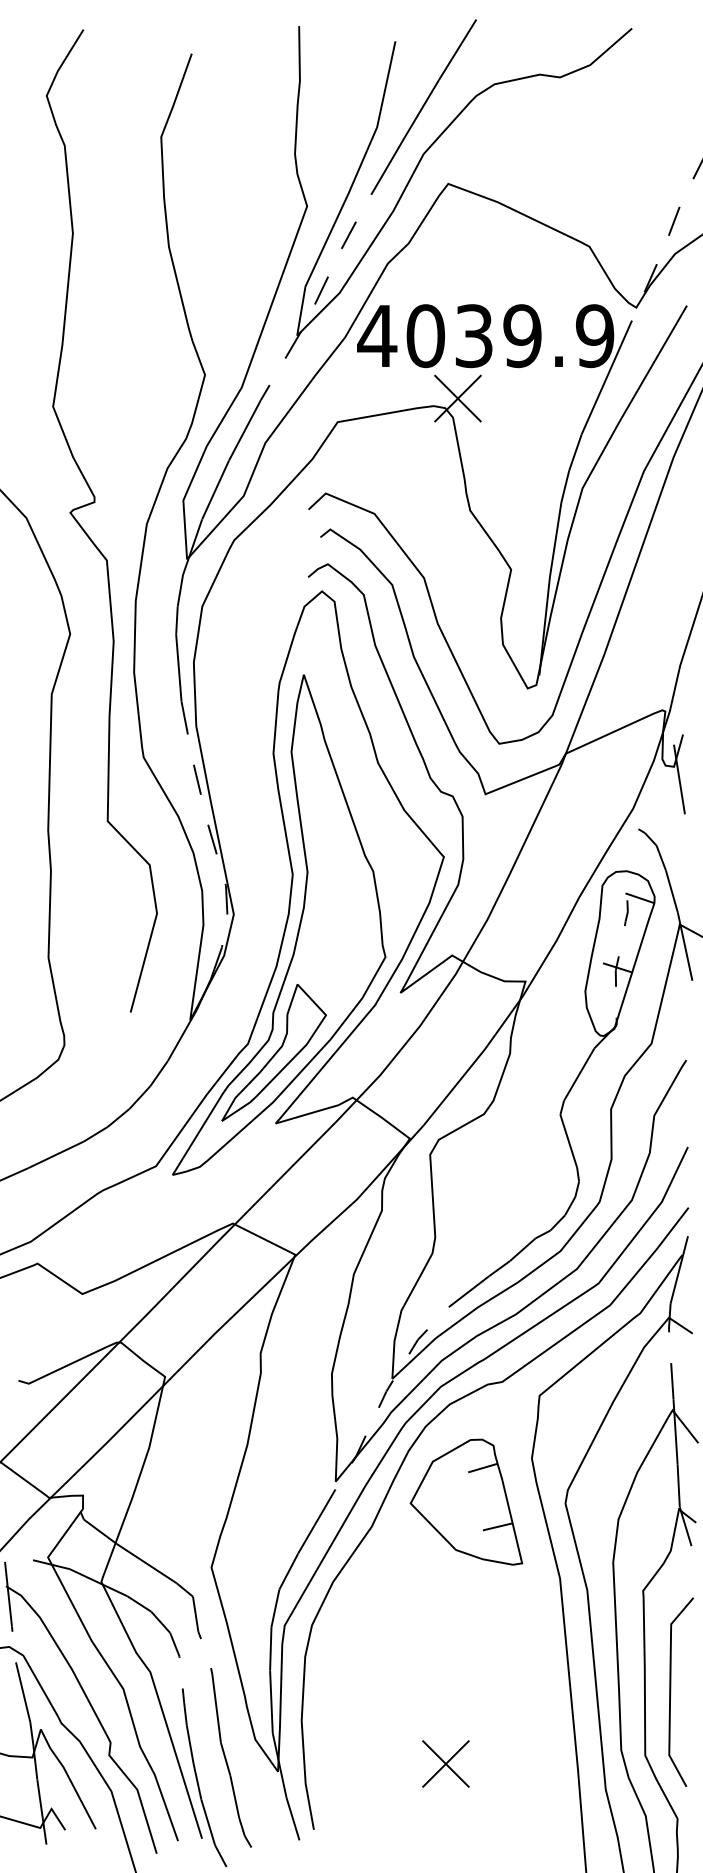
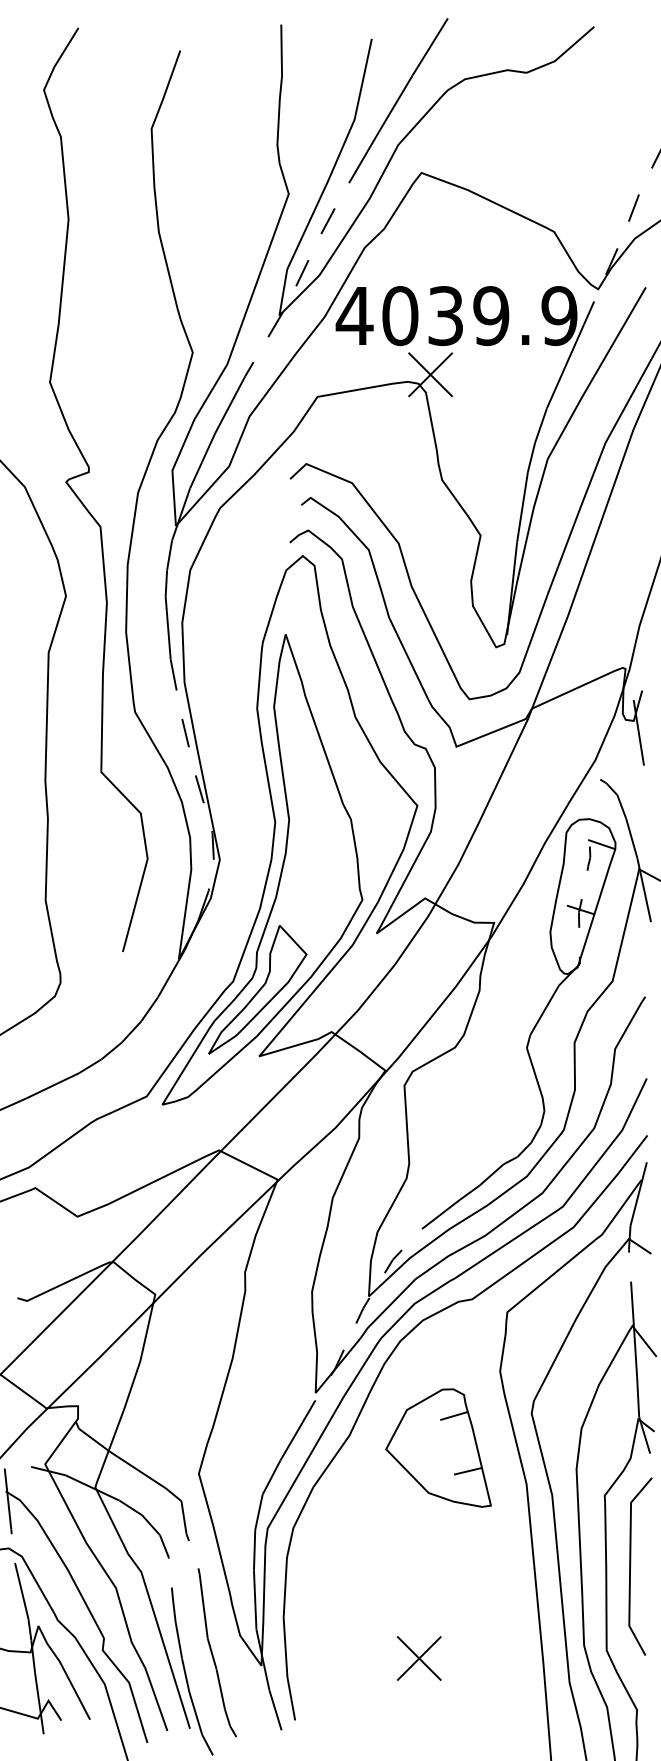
part: (466, 1501) -> (438, 1447), moved
line: (671, 1691) -> (631, 1565), moved

